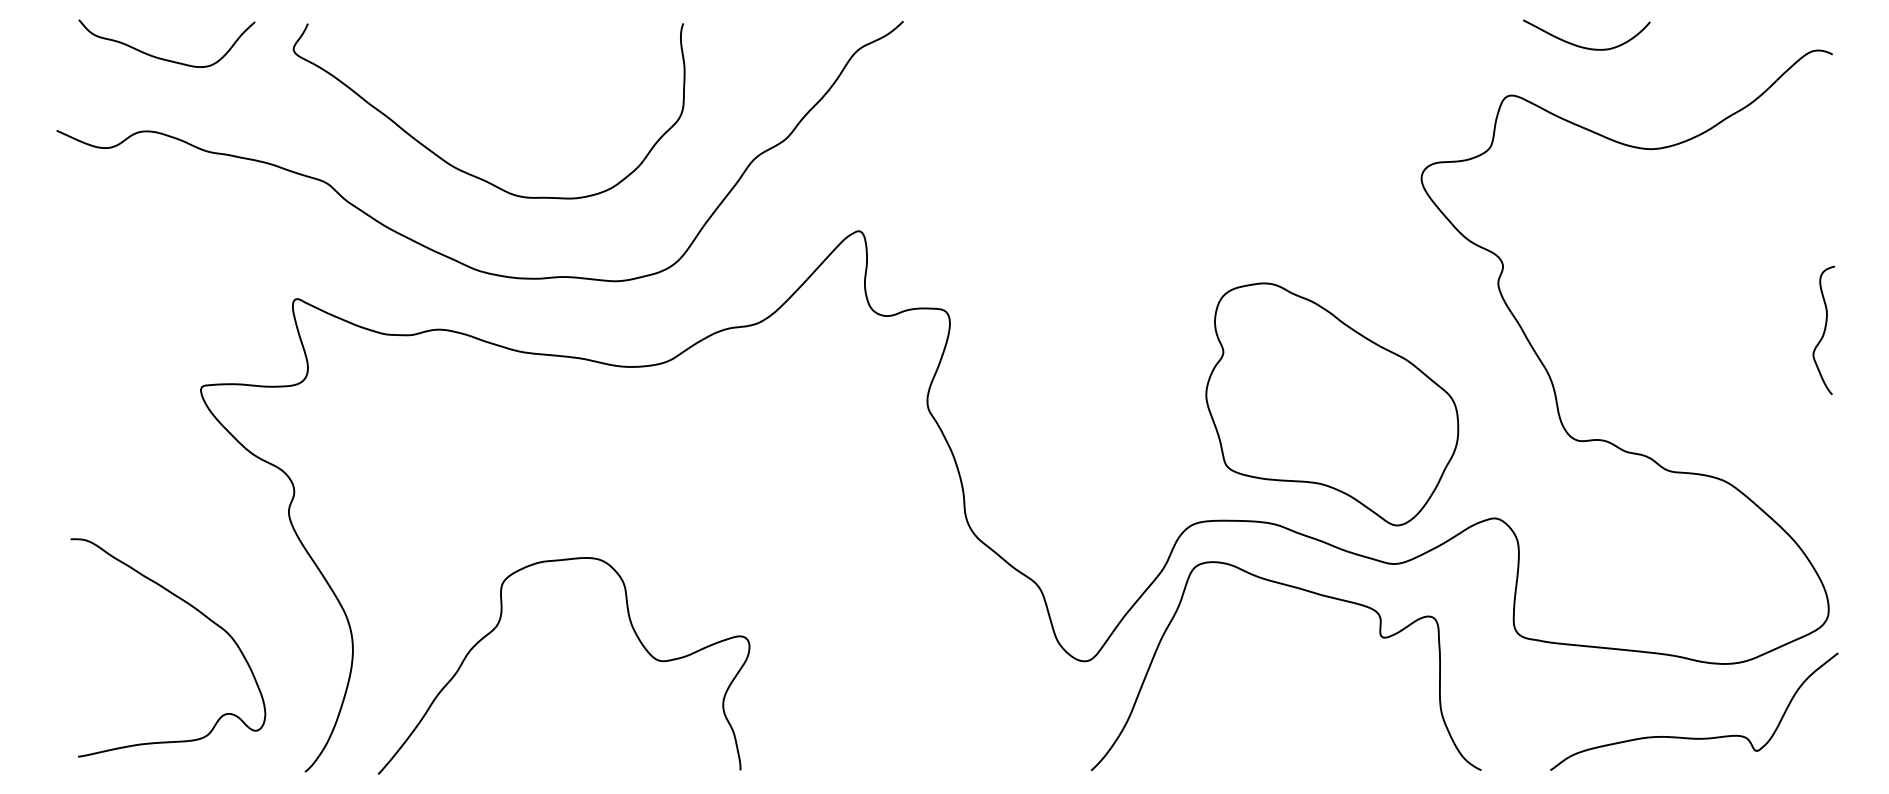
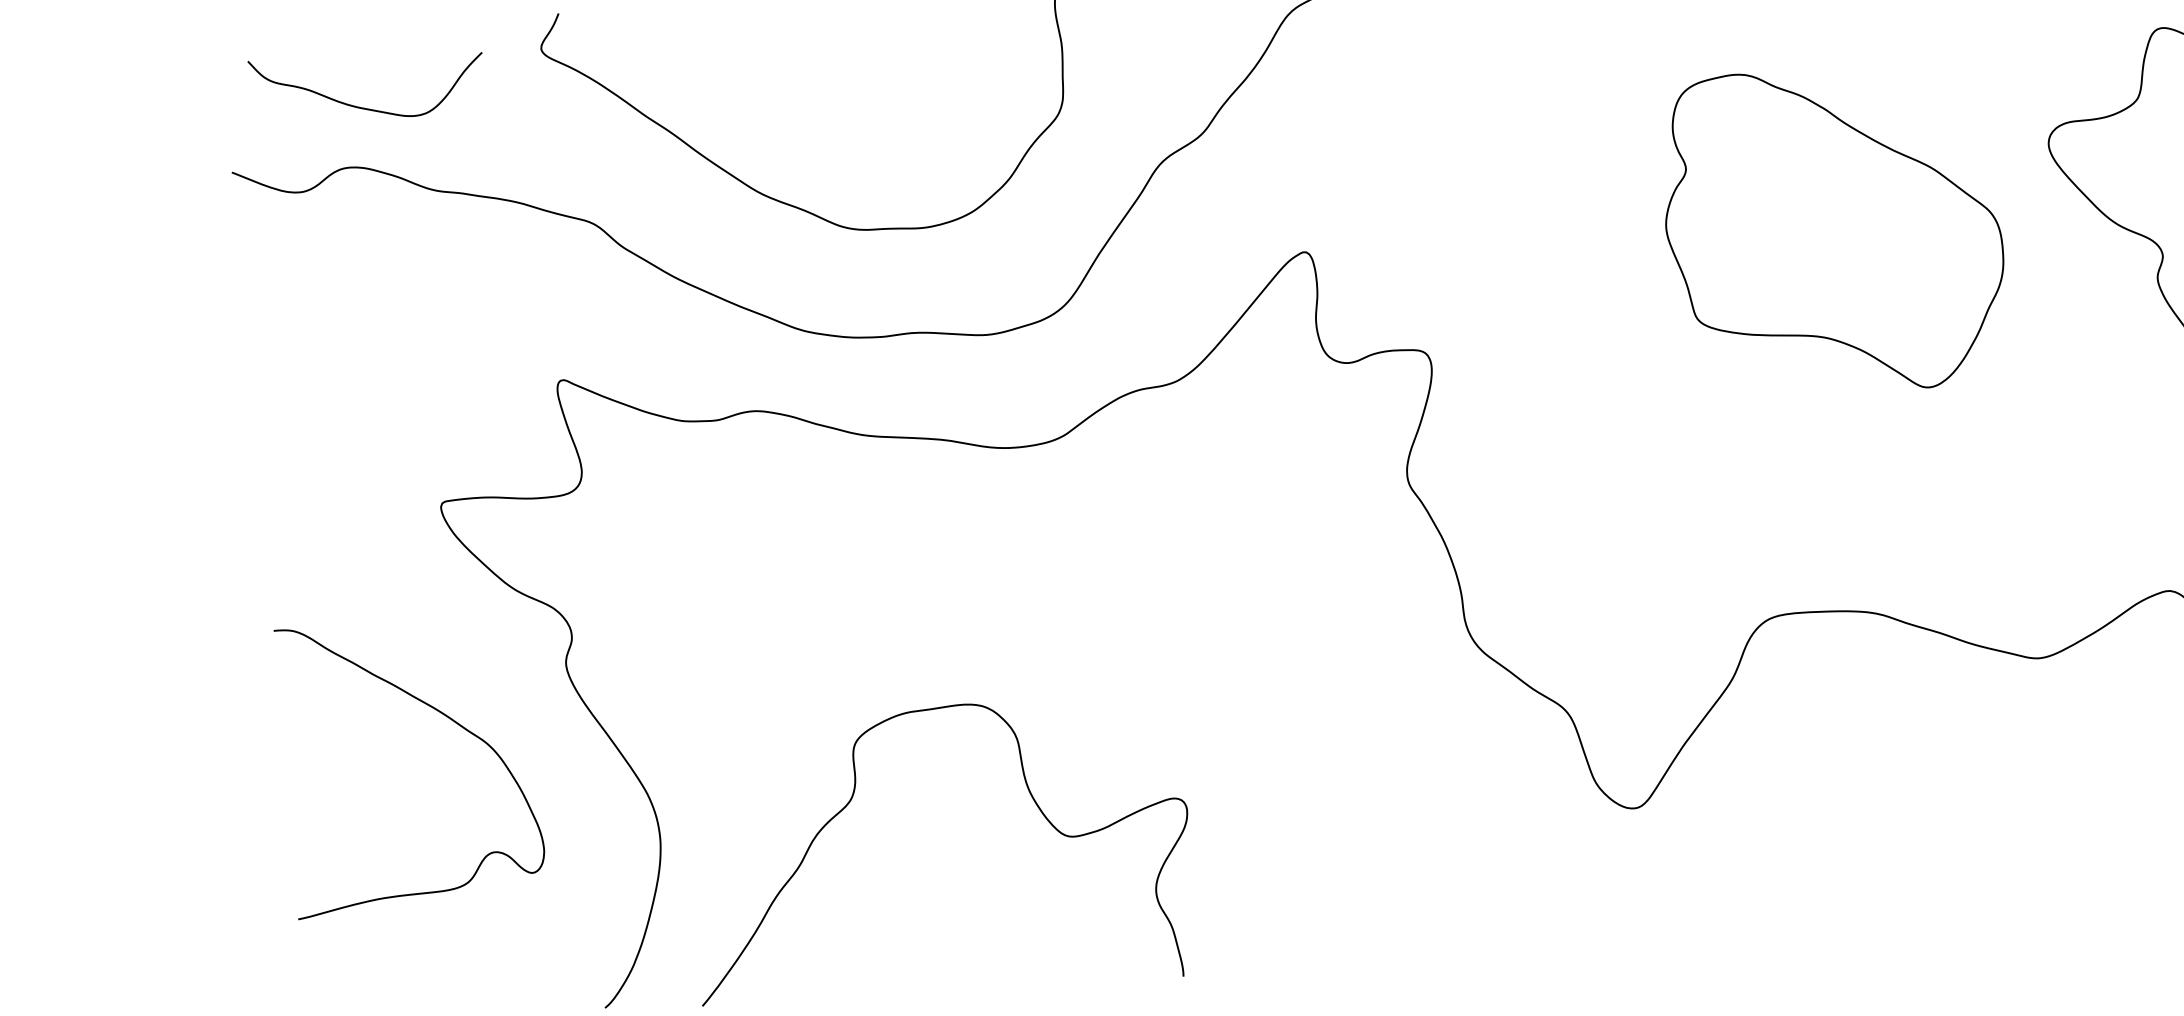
curve: (164, 58) -> (364, 107), moved
part: (1332, 404) -> (1834, 231), moved
curve: (1308, 592) -> (1926, 701), removed
curve: (197, 611) -> (447, 718), moved

